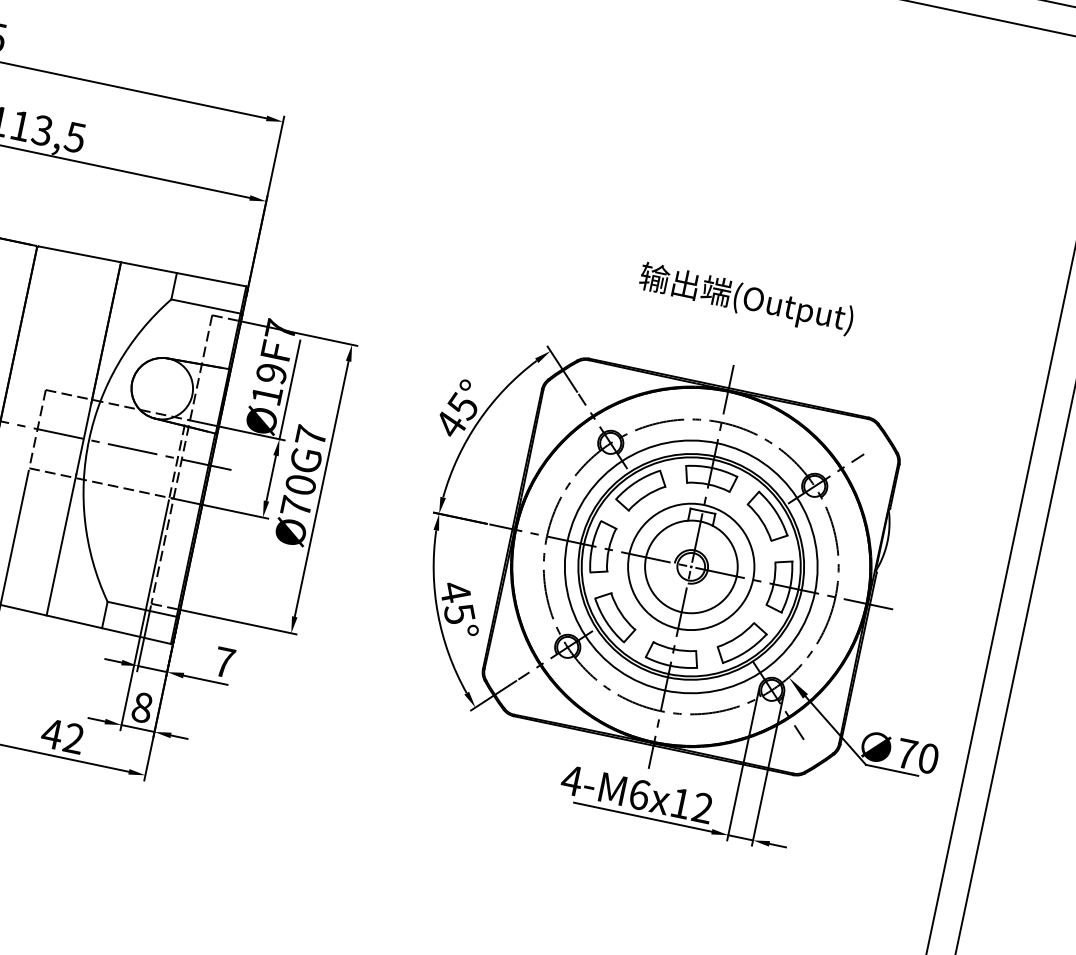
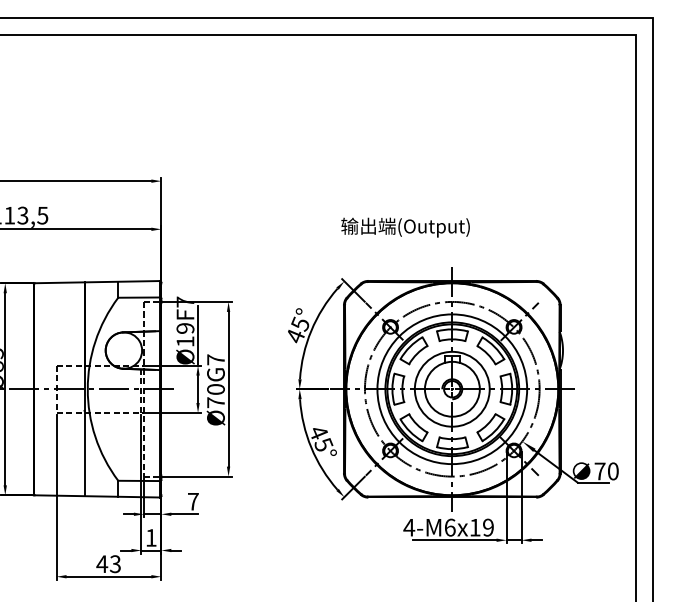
text: (746, 299) -> (405, 227), moved
text: (141, 706) -> (150, 537), 8 -> 1
text: (72, 738) -> (114, 564), 42 -> 43
text: (702, 807) -> (488, 527), 4-M6x12 -> 4-M6x19

